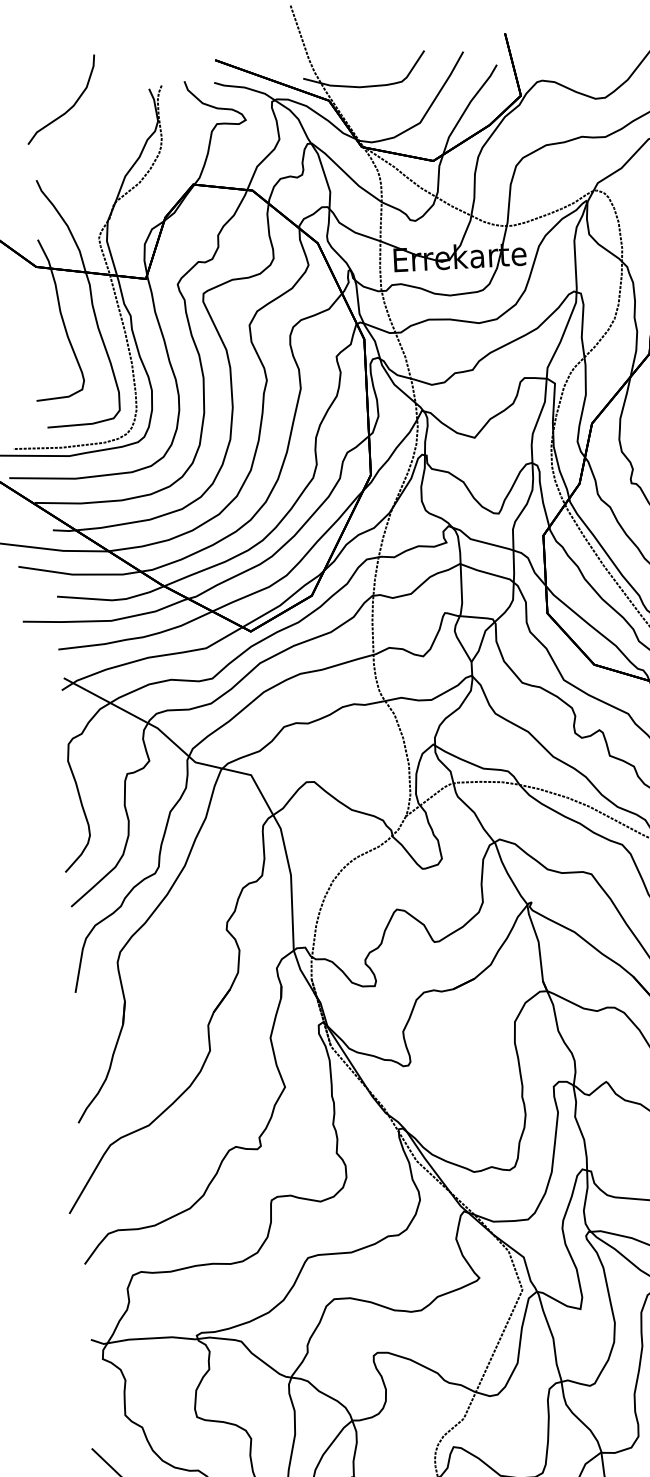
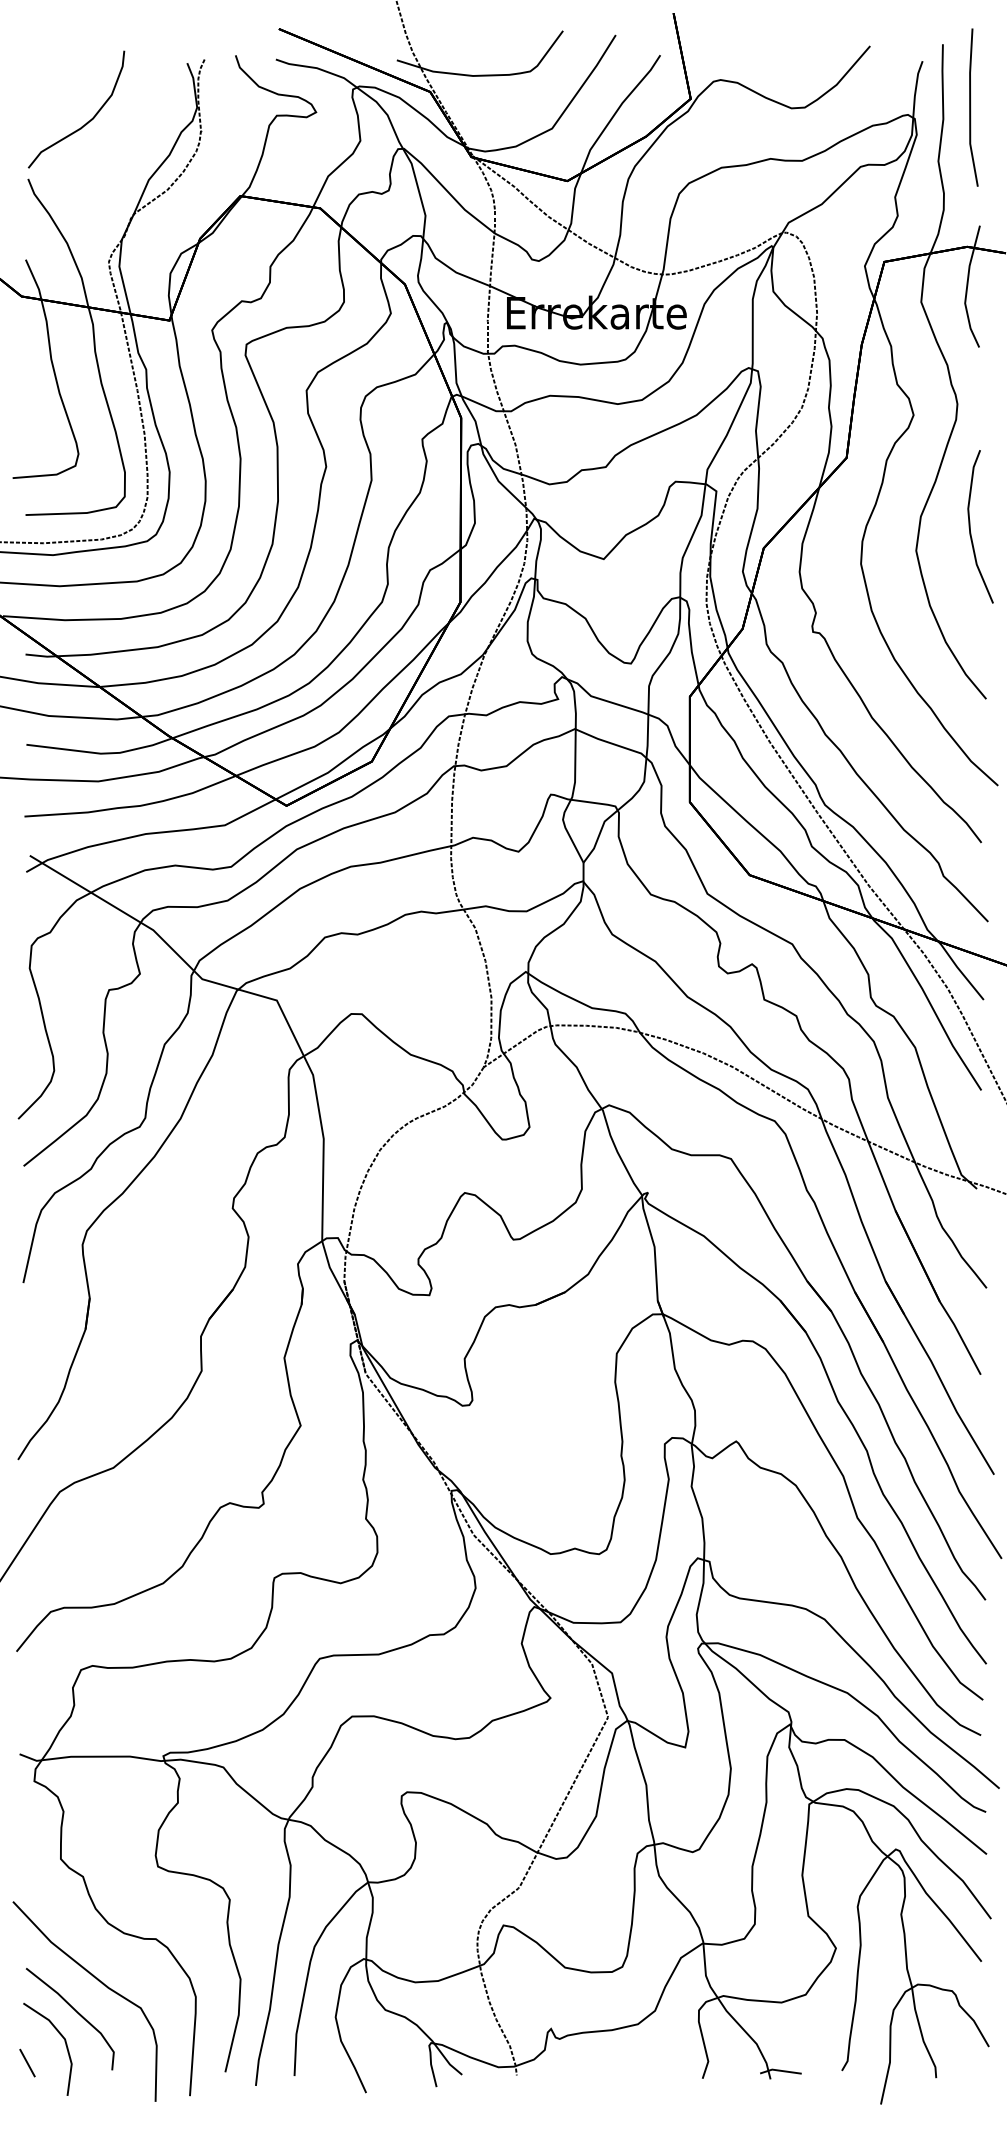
curve: (69, 108) -> (87, 121), moved

